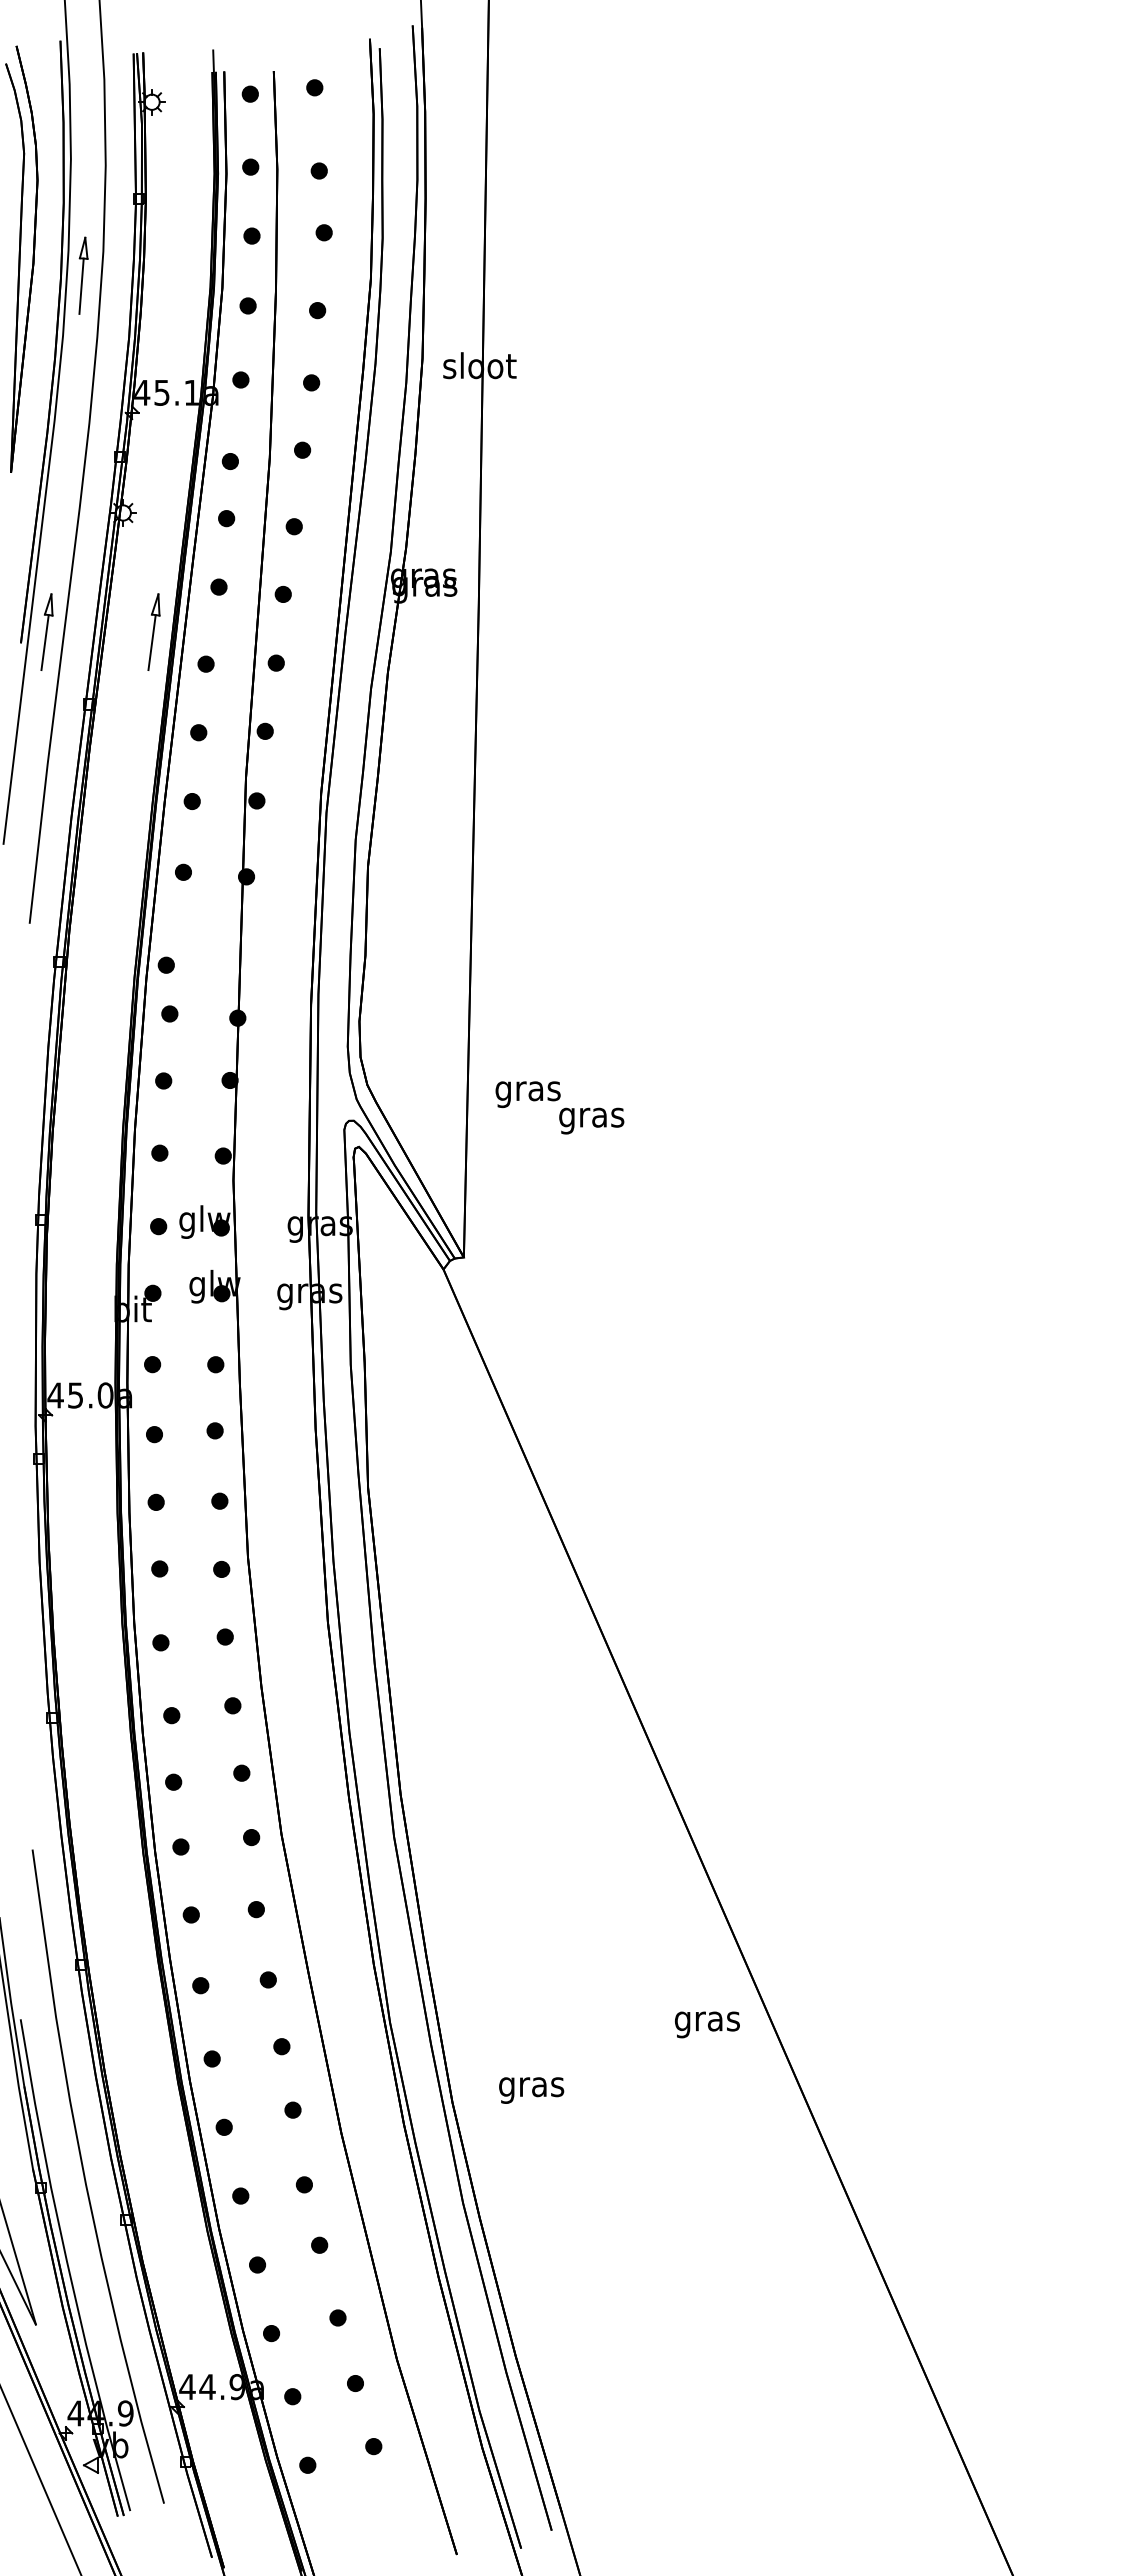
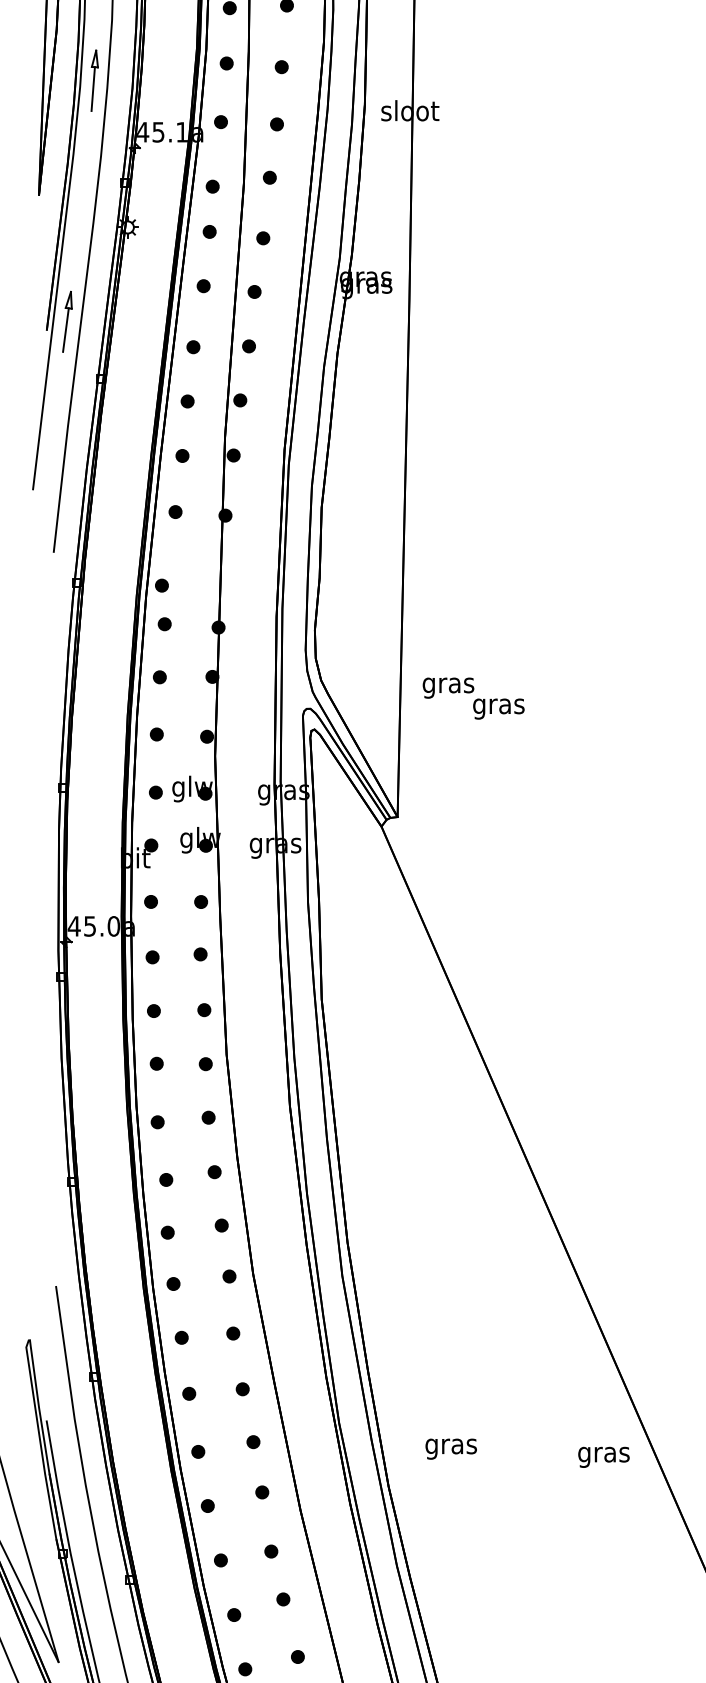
part: (83, 275) -> (94, 80), moved
part: (153, 631) -> (151, 321), removed
text: (707, 2024) -> (604, 1457), moved
text: (531, 2090) -> (451, 1449), moved

